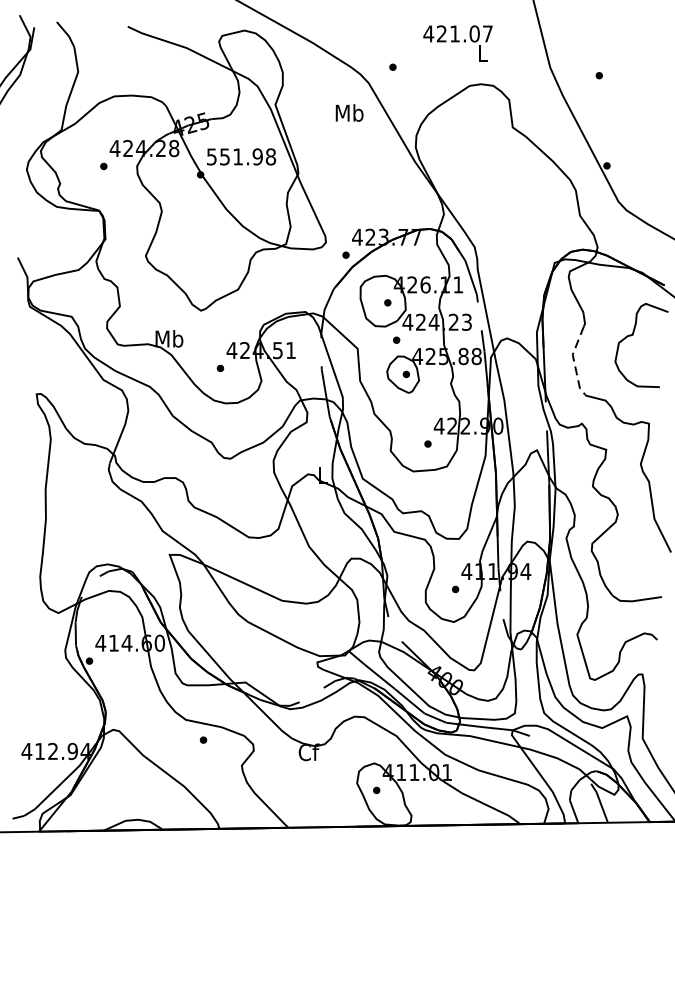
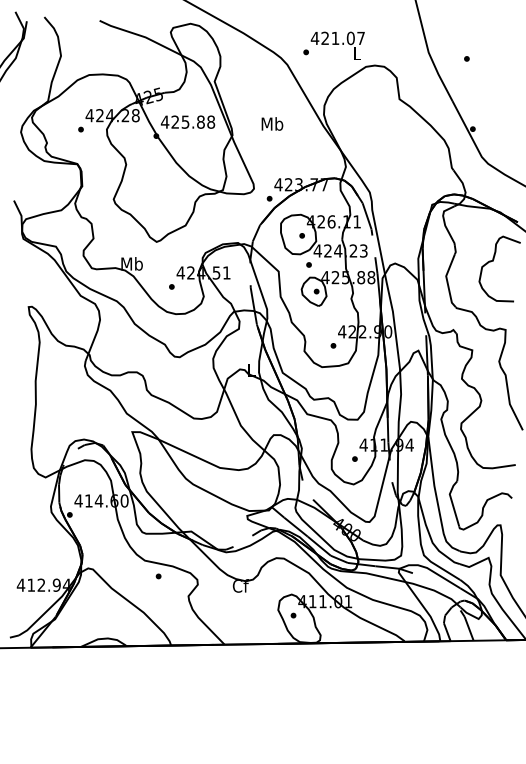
text: (457, 43) -> (337, 45), moved
text: (349, 112) -> (272, 123), moved
text: (234, 156) -> (182, 121), 551.98 -> 425.88
line: (574, 360) -> (447, 280), dashed -> solid

